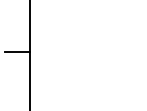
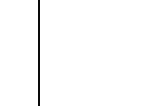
line: (17, 52) -> (24, 55), removed

